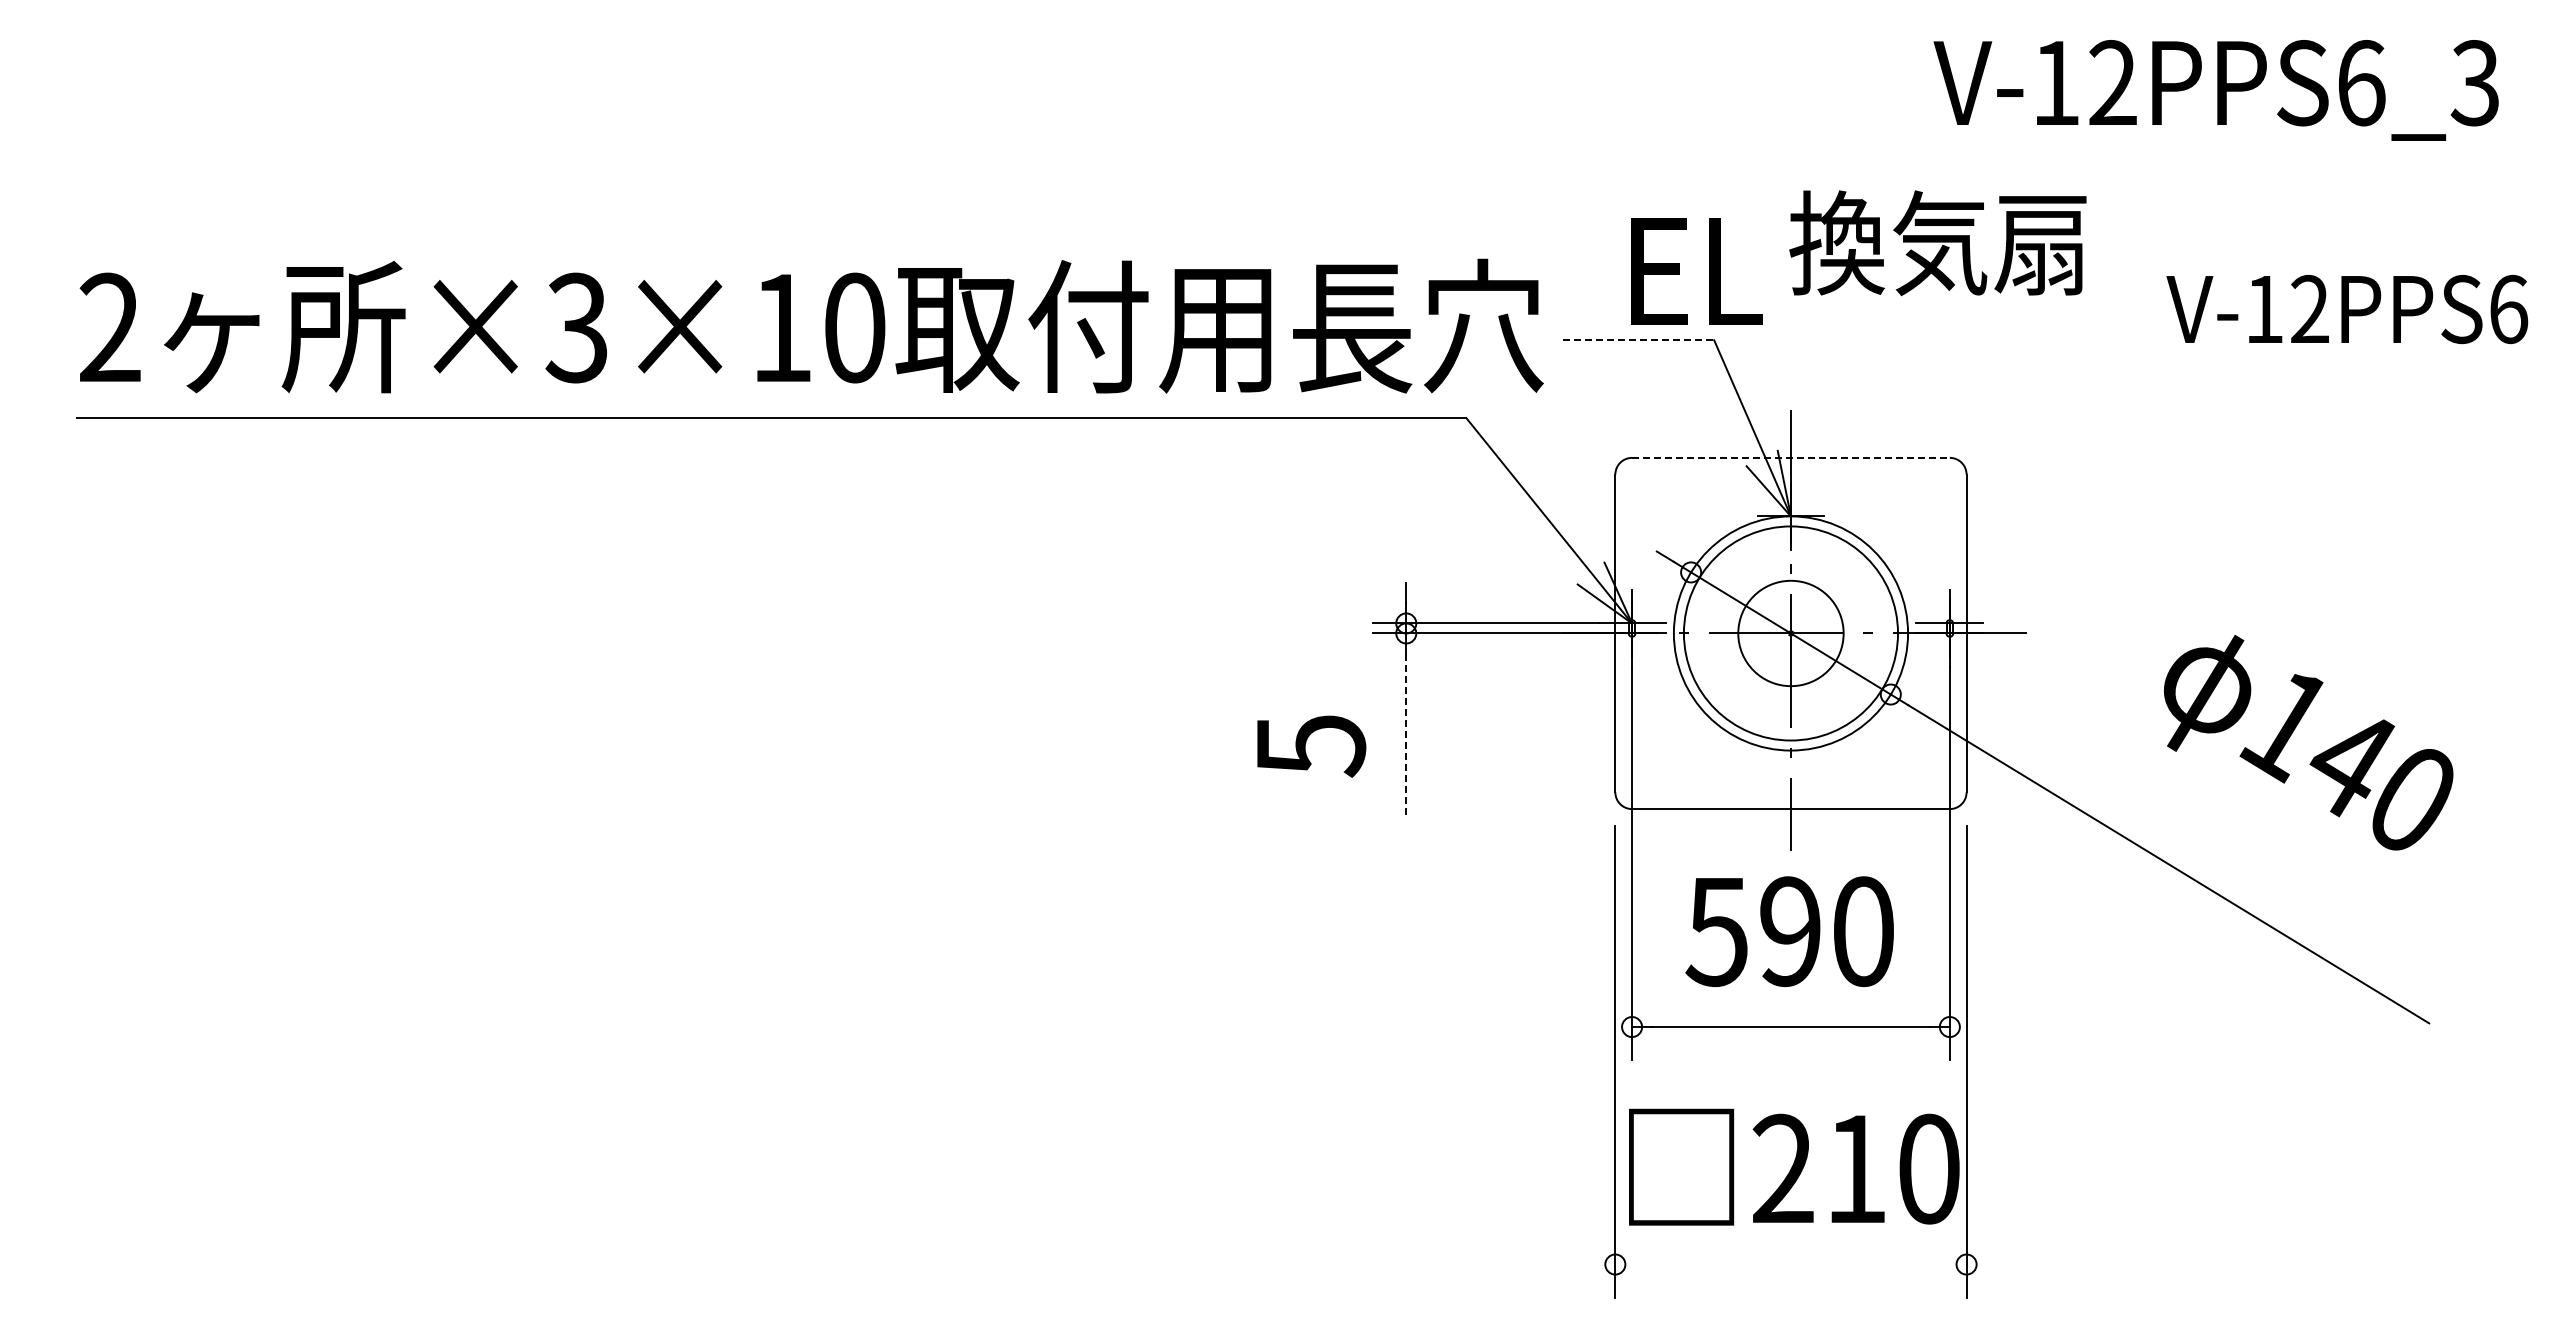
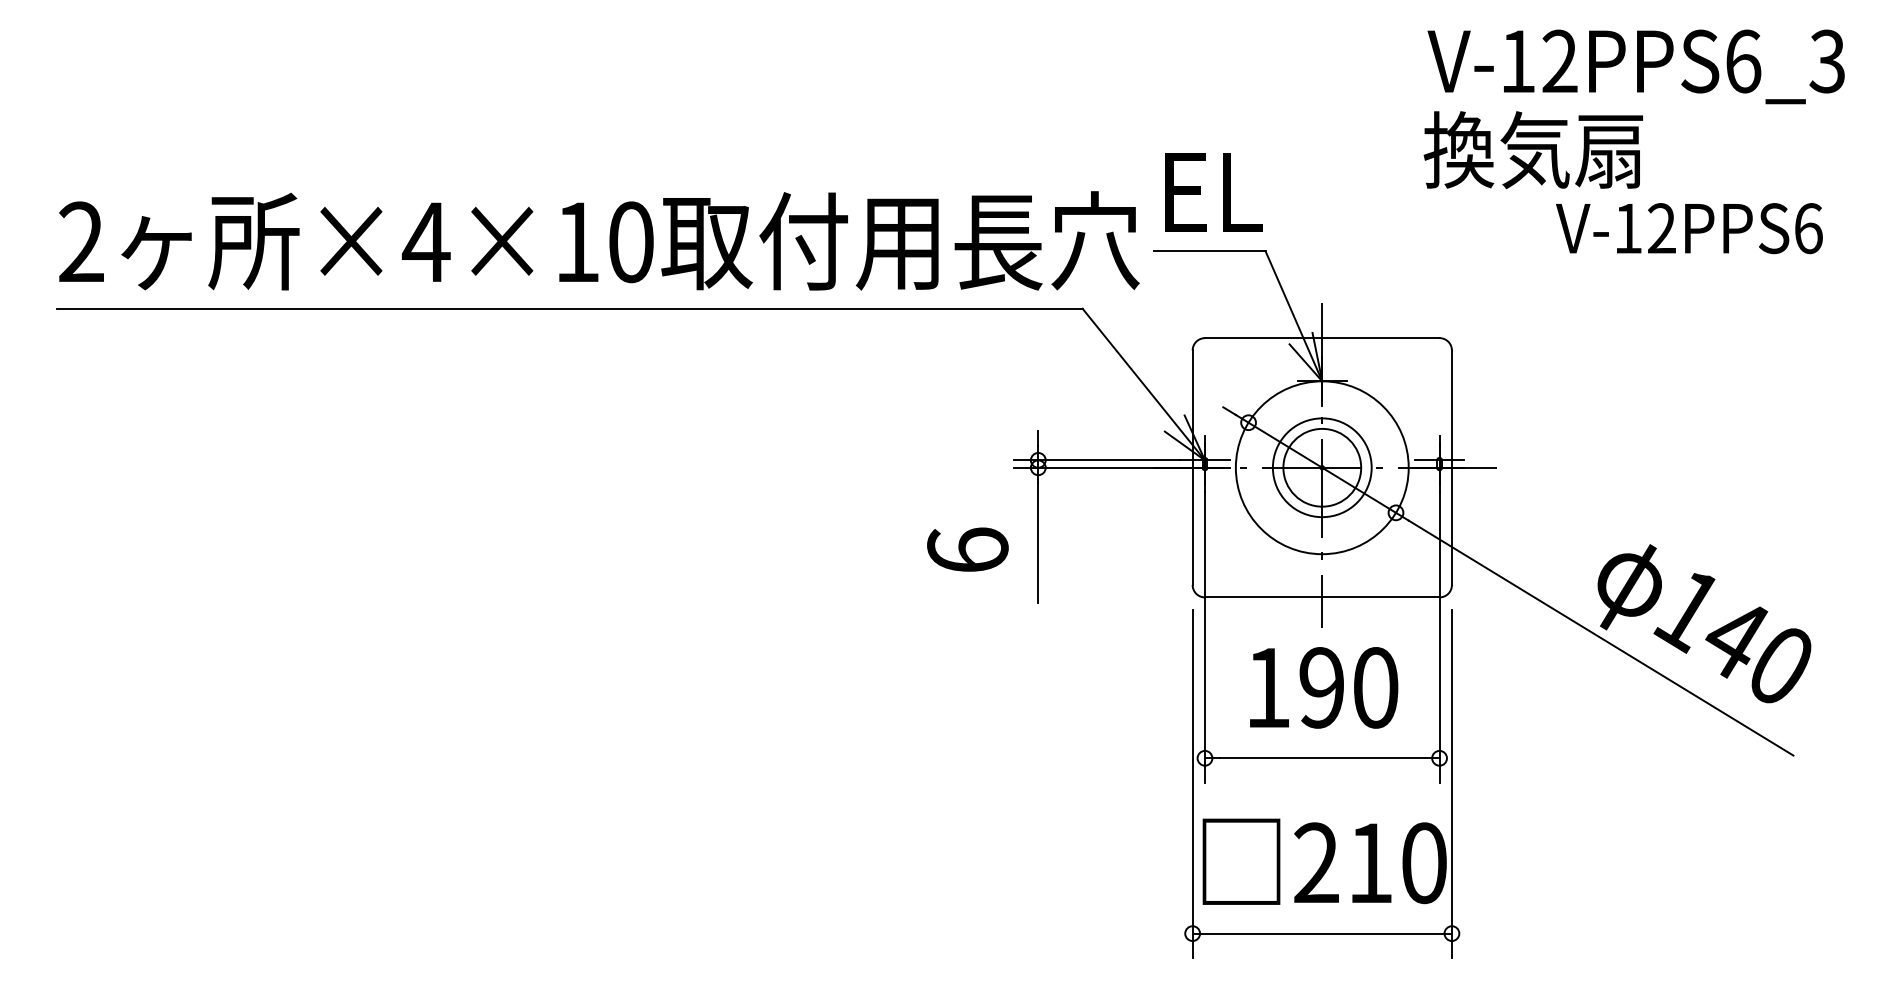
text: (1937, 243) -> (1533, 150), moved
text: (1696, 271) -> (1213, 192), moved
text: (2347, 309) -> (1689, 228), moved
text: (577, 327) -> (426, 241), ×3×10 -> ×4×10
line: (1638, 340) -> (1209, 251), dashed -> solid
line: (1790, 457) -> (1321, 337), dashed -> solid
circle: (1790, 633) -> (1321, 467), size x0.62
line: (1406, 735) -> (1038, 543), dashed -> solid
text: (2308, 742) -> (1704, 623), moved
text: (1310, 745) -> (967, 550), 5 -> 6
text: (1716, 932) -> (1267, 688), 590 -> 190
line: (1790, 1264) -> (1321, 933), added

